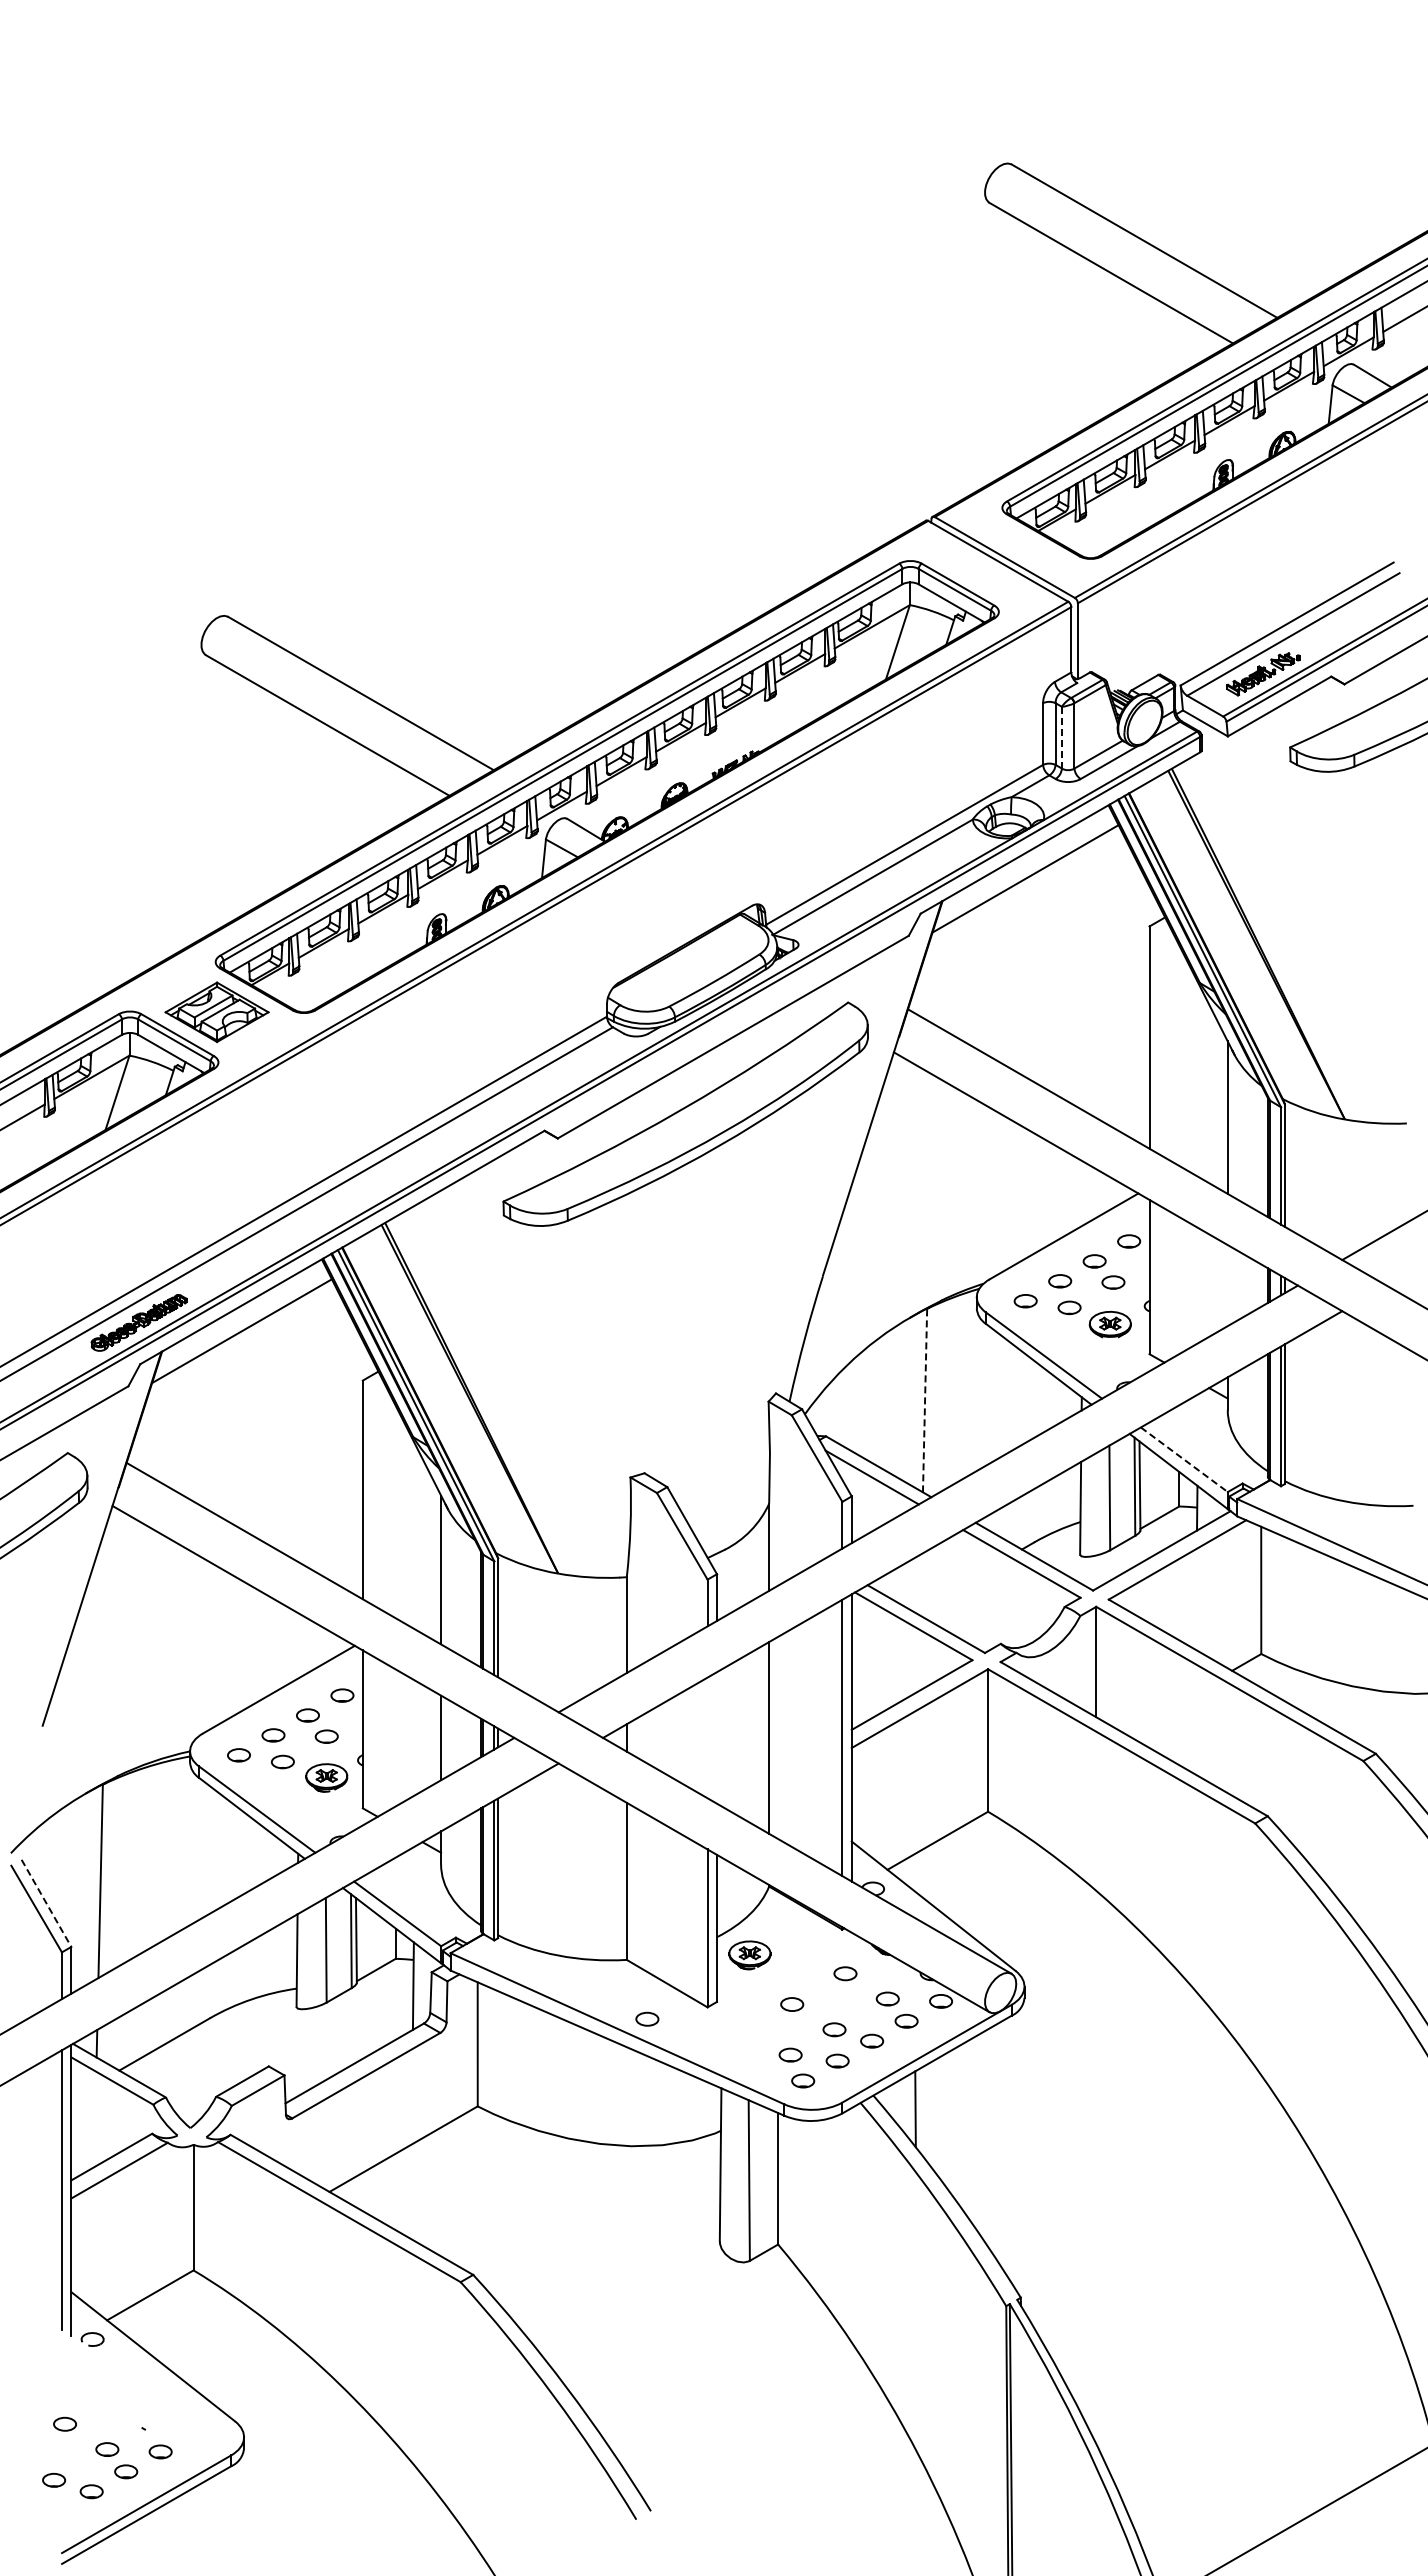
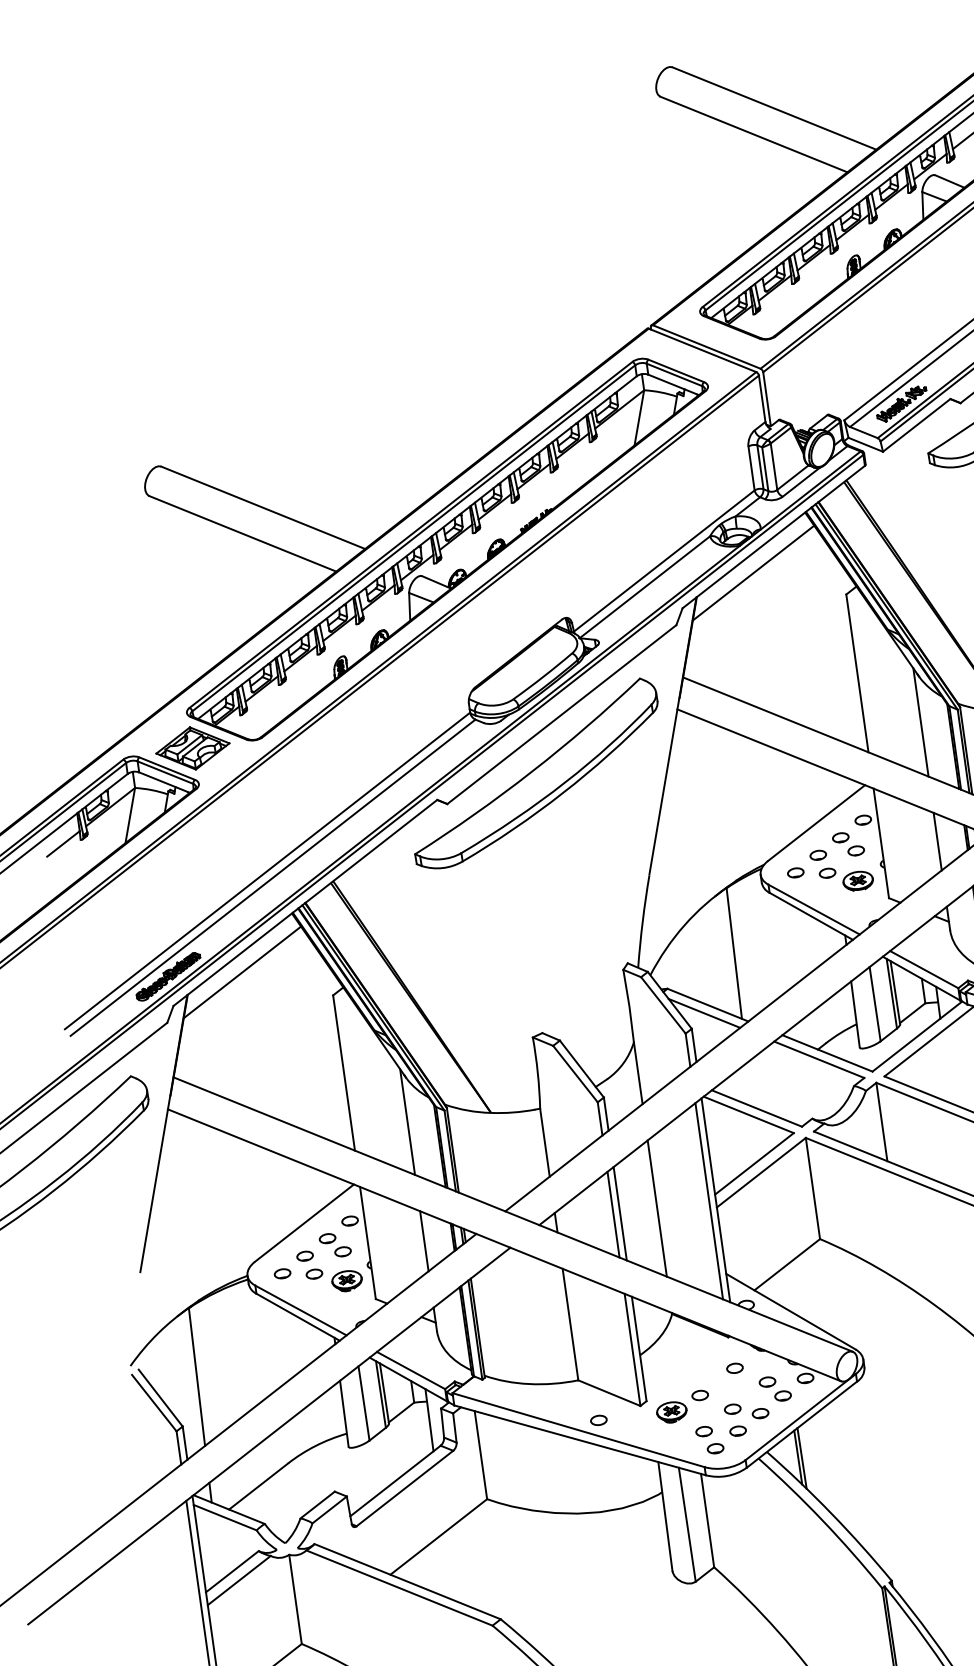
line: (1061, 737) -> (764, 469), dashed -> solid
line: (1227, 1285) -> (937, 841), added
line: (925, 1400) -> (734, 953), dashed -> solid
line: (1184, 1460) -> (924, 970), dashed -> solid
line: (707, 1737) -> (613, 1214), added
line: (716, 1737) -> (619, 1213), added
line: (46, 1903) -> (160, 1398), dashed -> solid
part: (749, 1955) -> (671, 1412), moved
line: (920, 2111) -> (801, 1458), added

